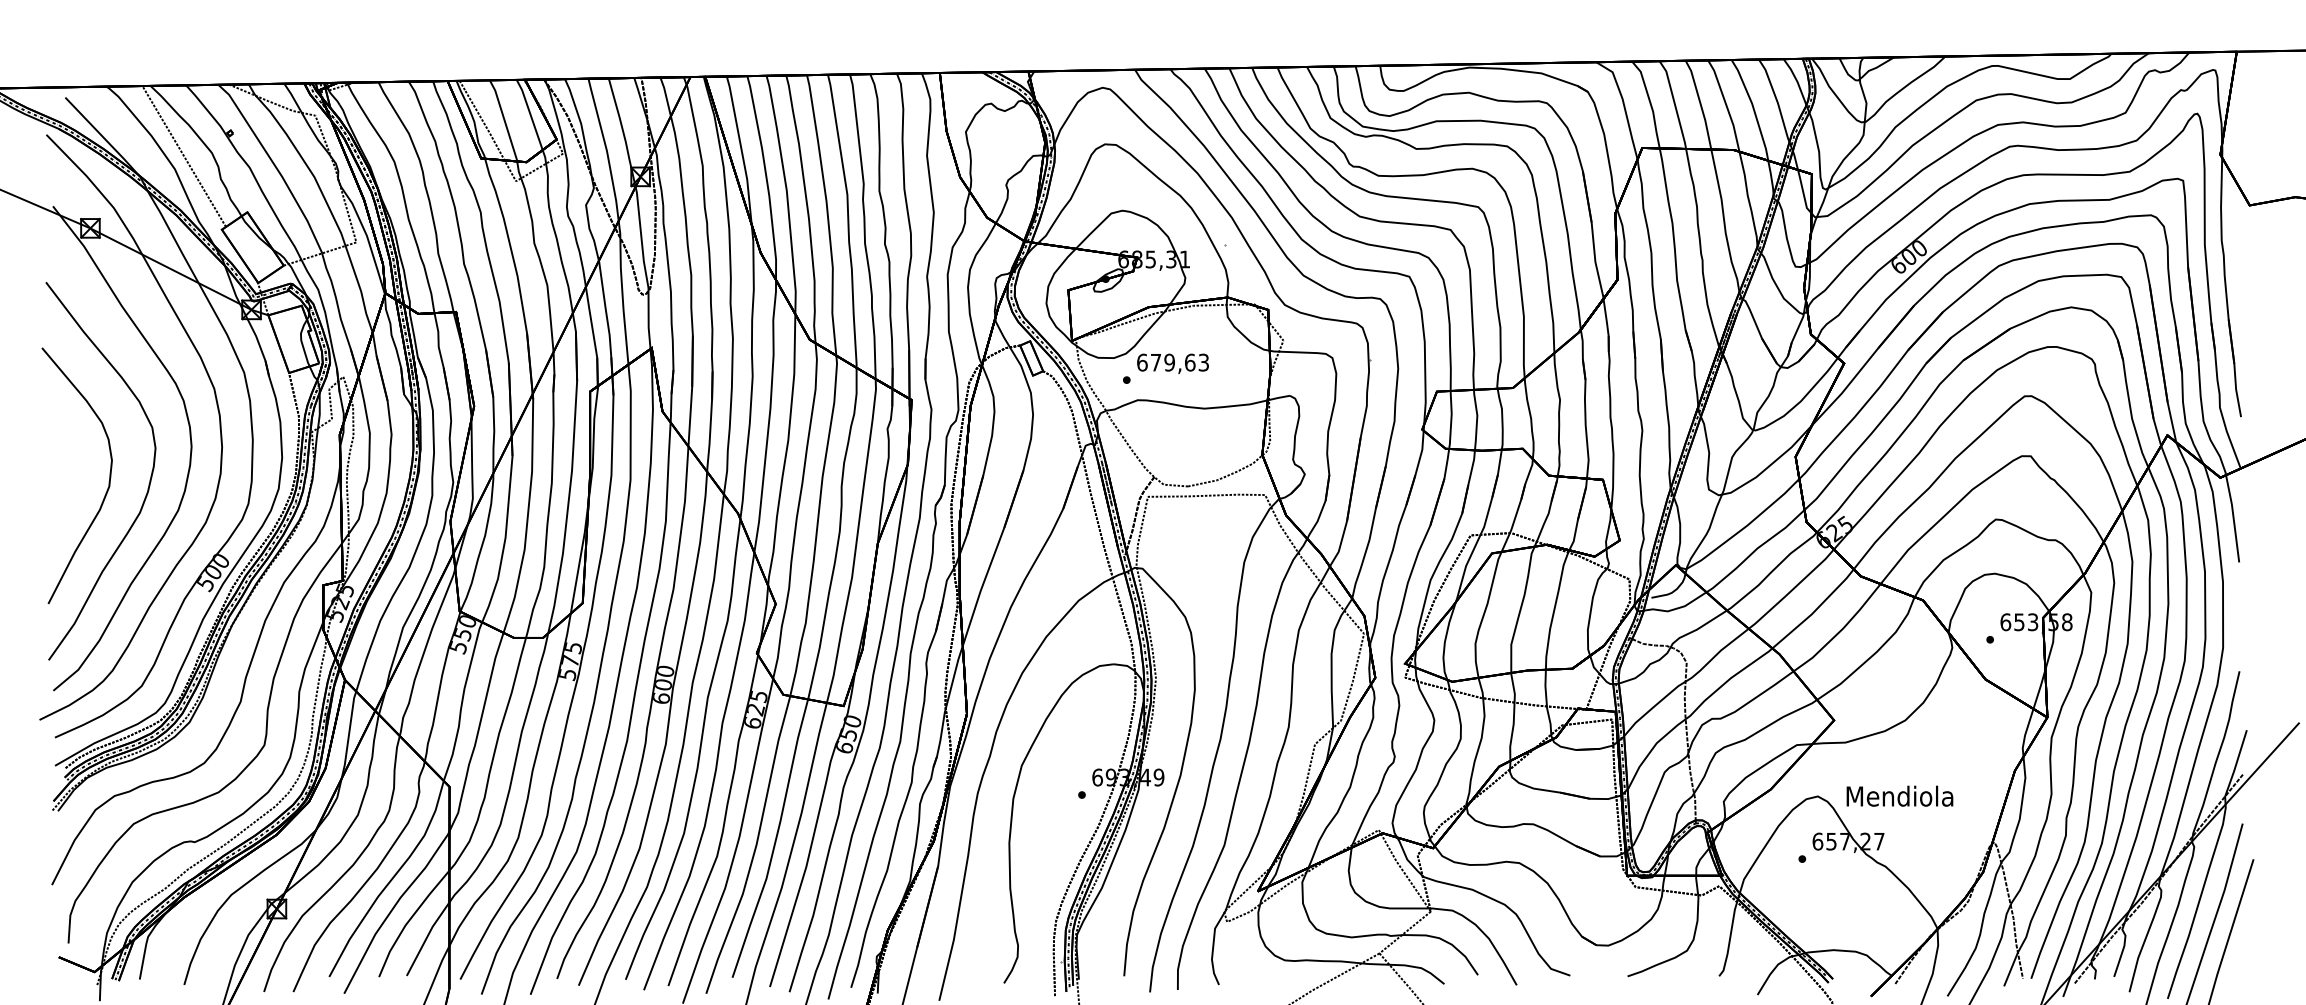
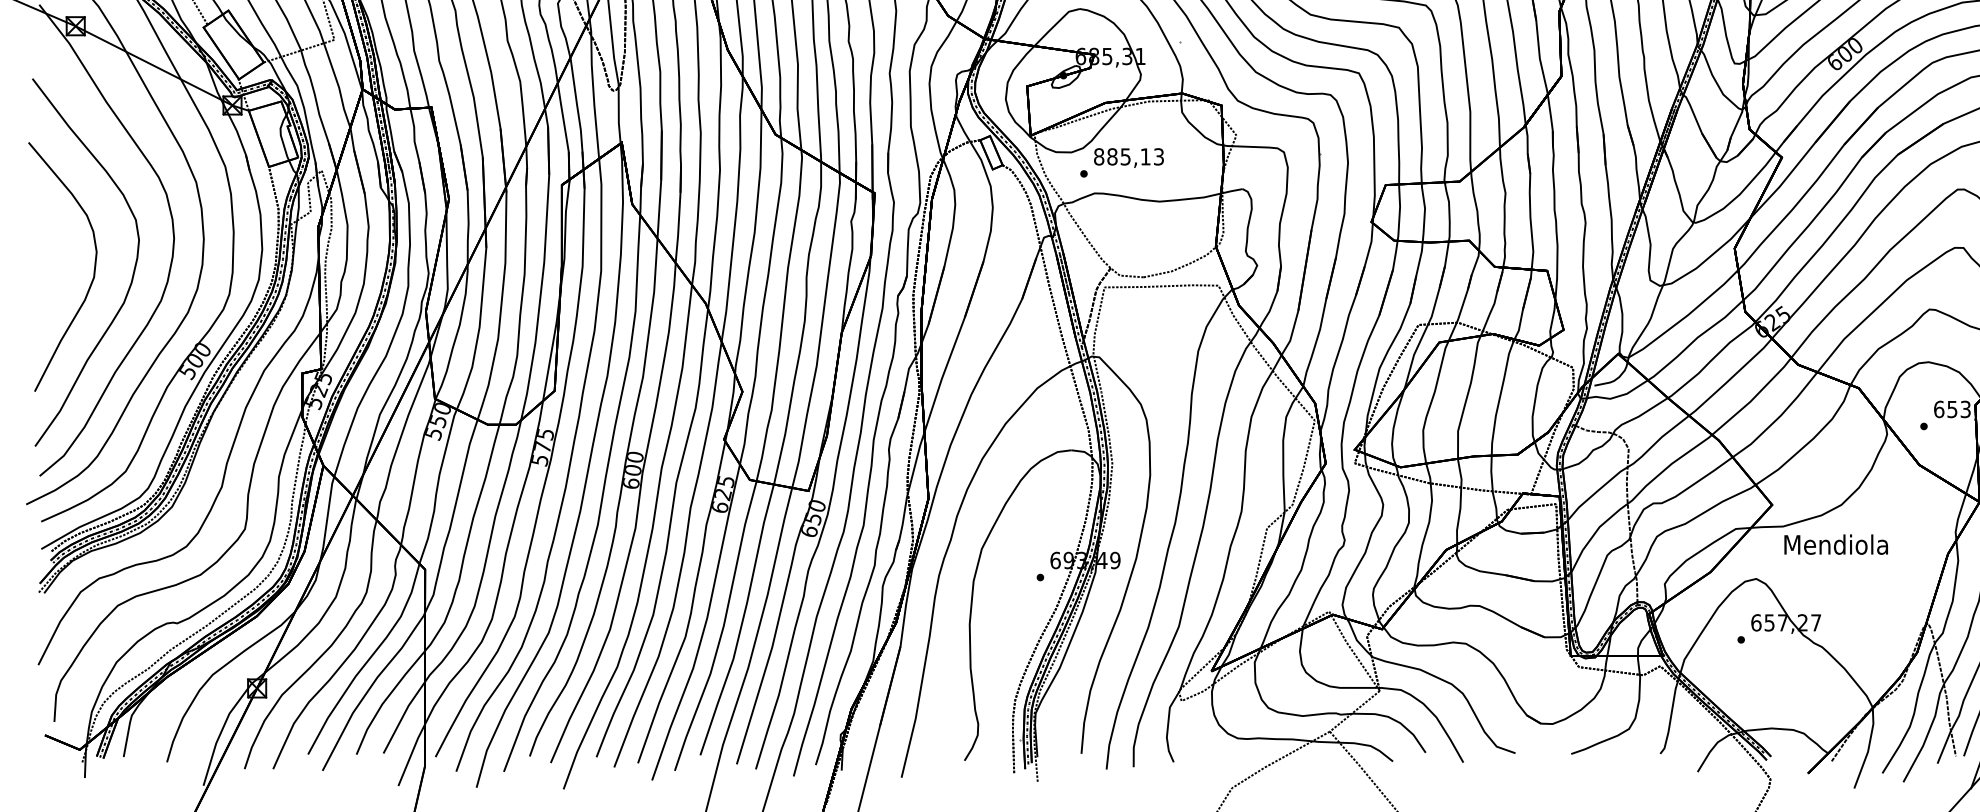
text: (1166, 362) -> (1122, 156), 679,63 -> 885,13
text: (1899, 795) -> (1835, 543), moved

